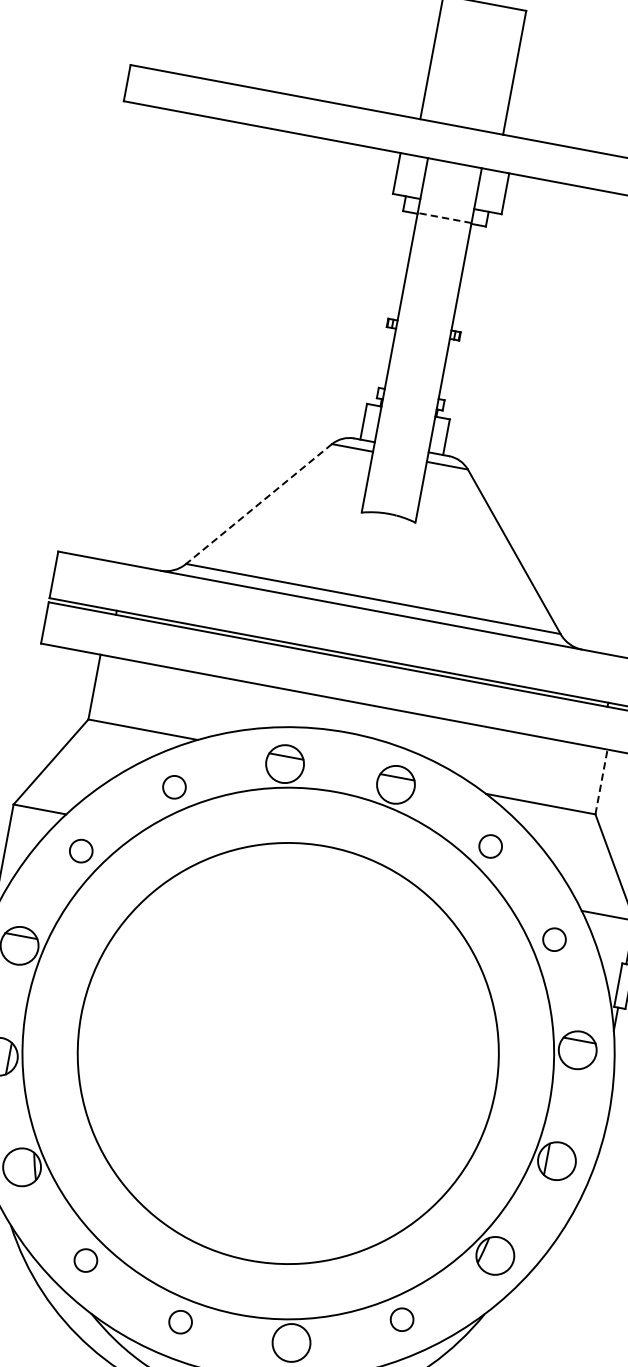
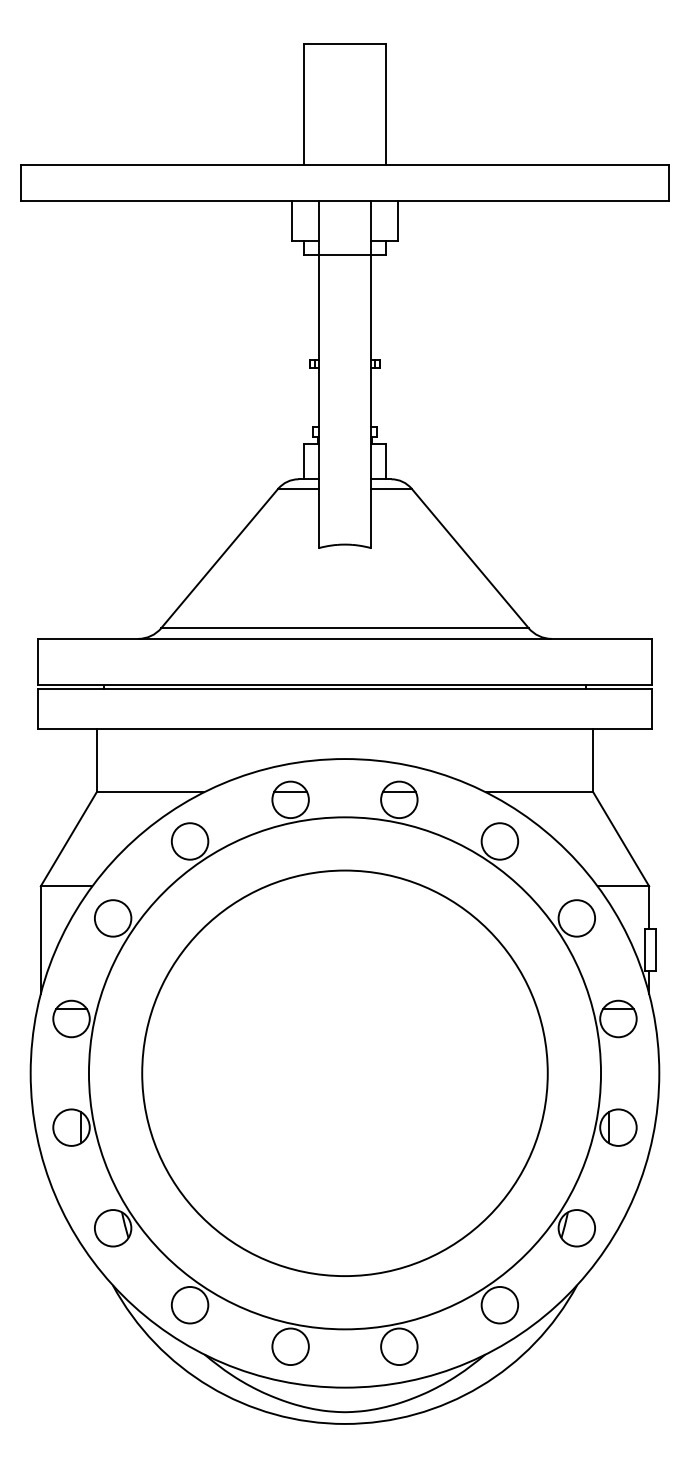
line: (444, 217) -> (344, 254), dashed -> solid
line: (258, 504) -> (219, 558), dashed -> solid
line: (601, 781) -> (593, 760), dashed -> solid
circle: (173, 787) -> (189, 841), size x1.67
circle: (490, 846) -> (499, 841), size x1.67
circle: (80, 851) -> (112, 918), size x1.67
circle: (554, 939) -> (576, 918), size x1.67
circle: (85, 1259) -> (189, 1304), size x1.67
circle: (401, 1318) -> (499, 1304), size x1.67
circle: (180, 1321) -> (290, 1346), size x1.67

